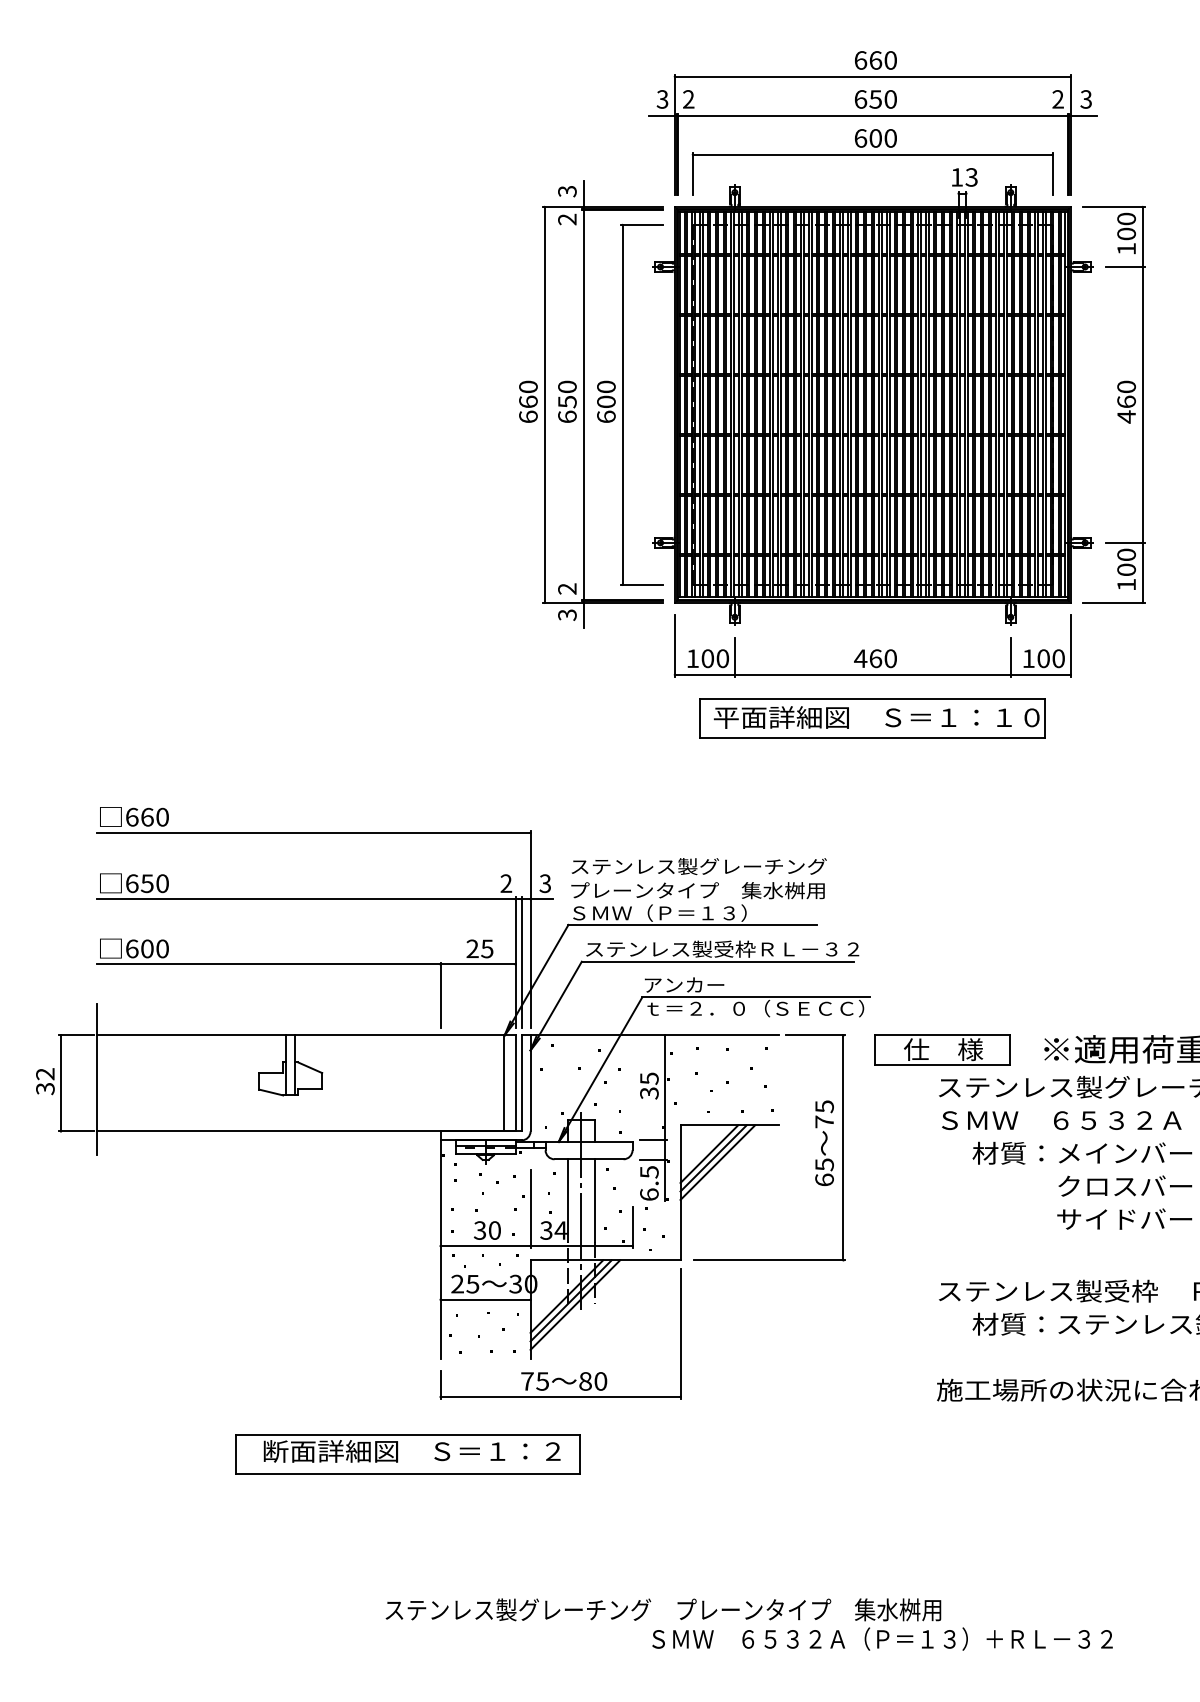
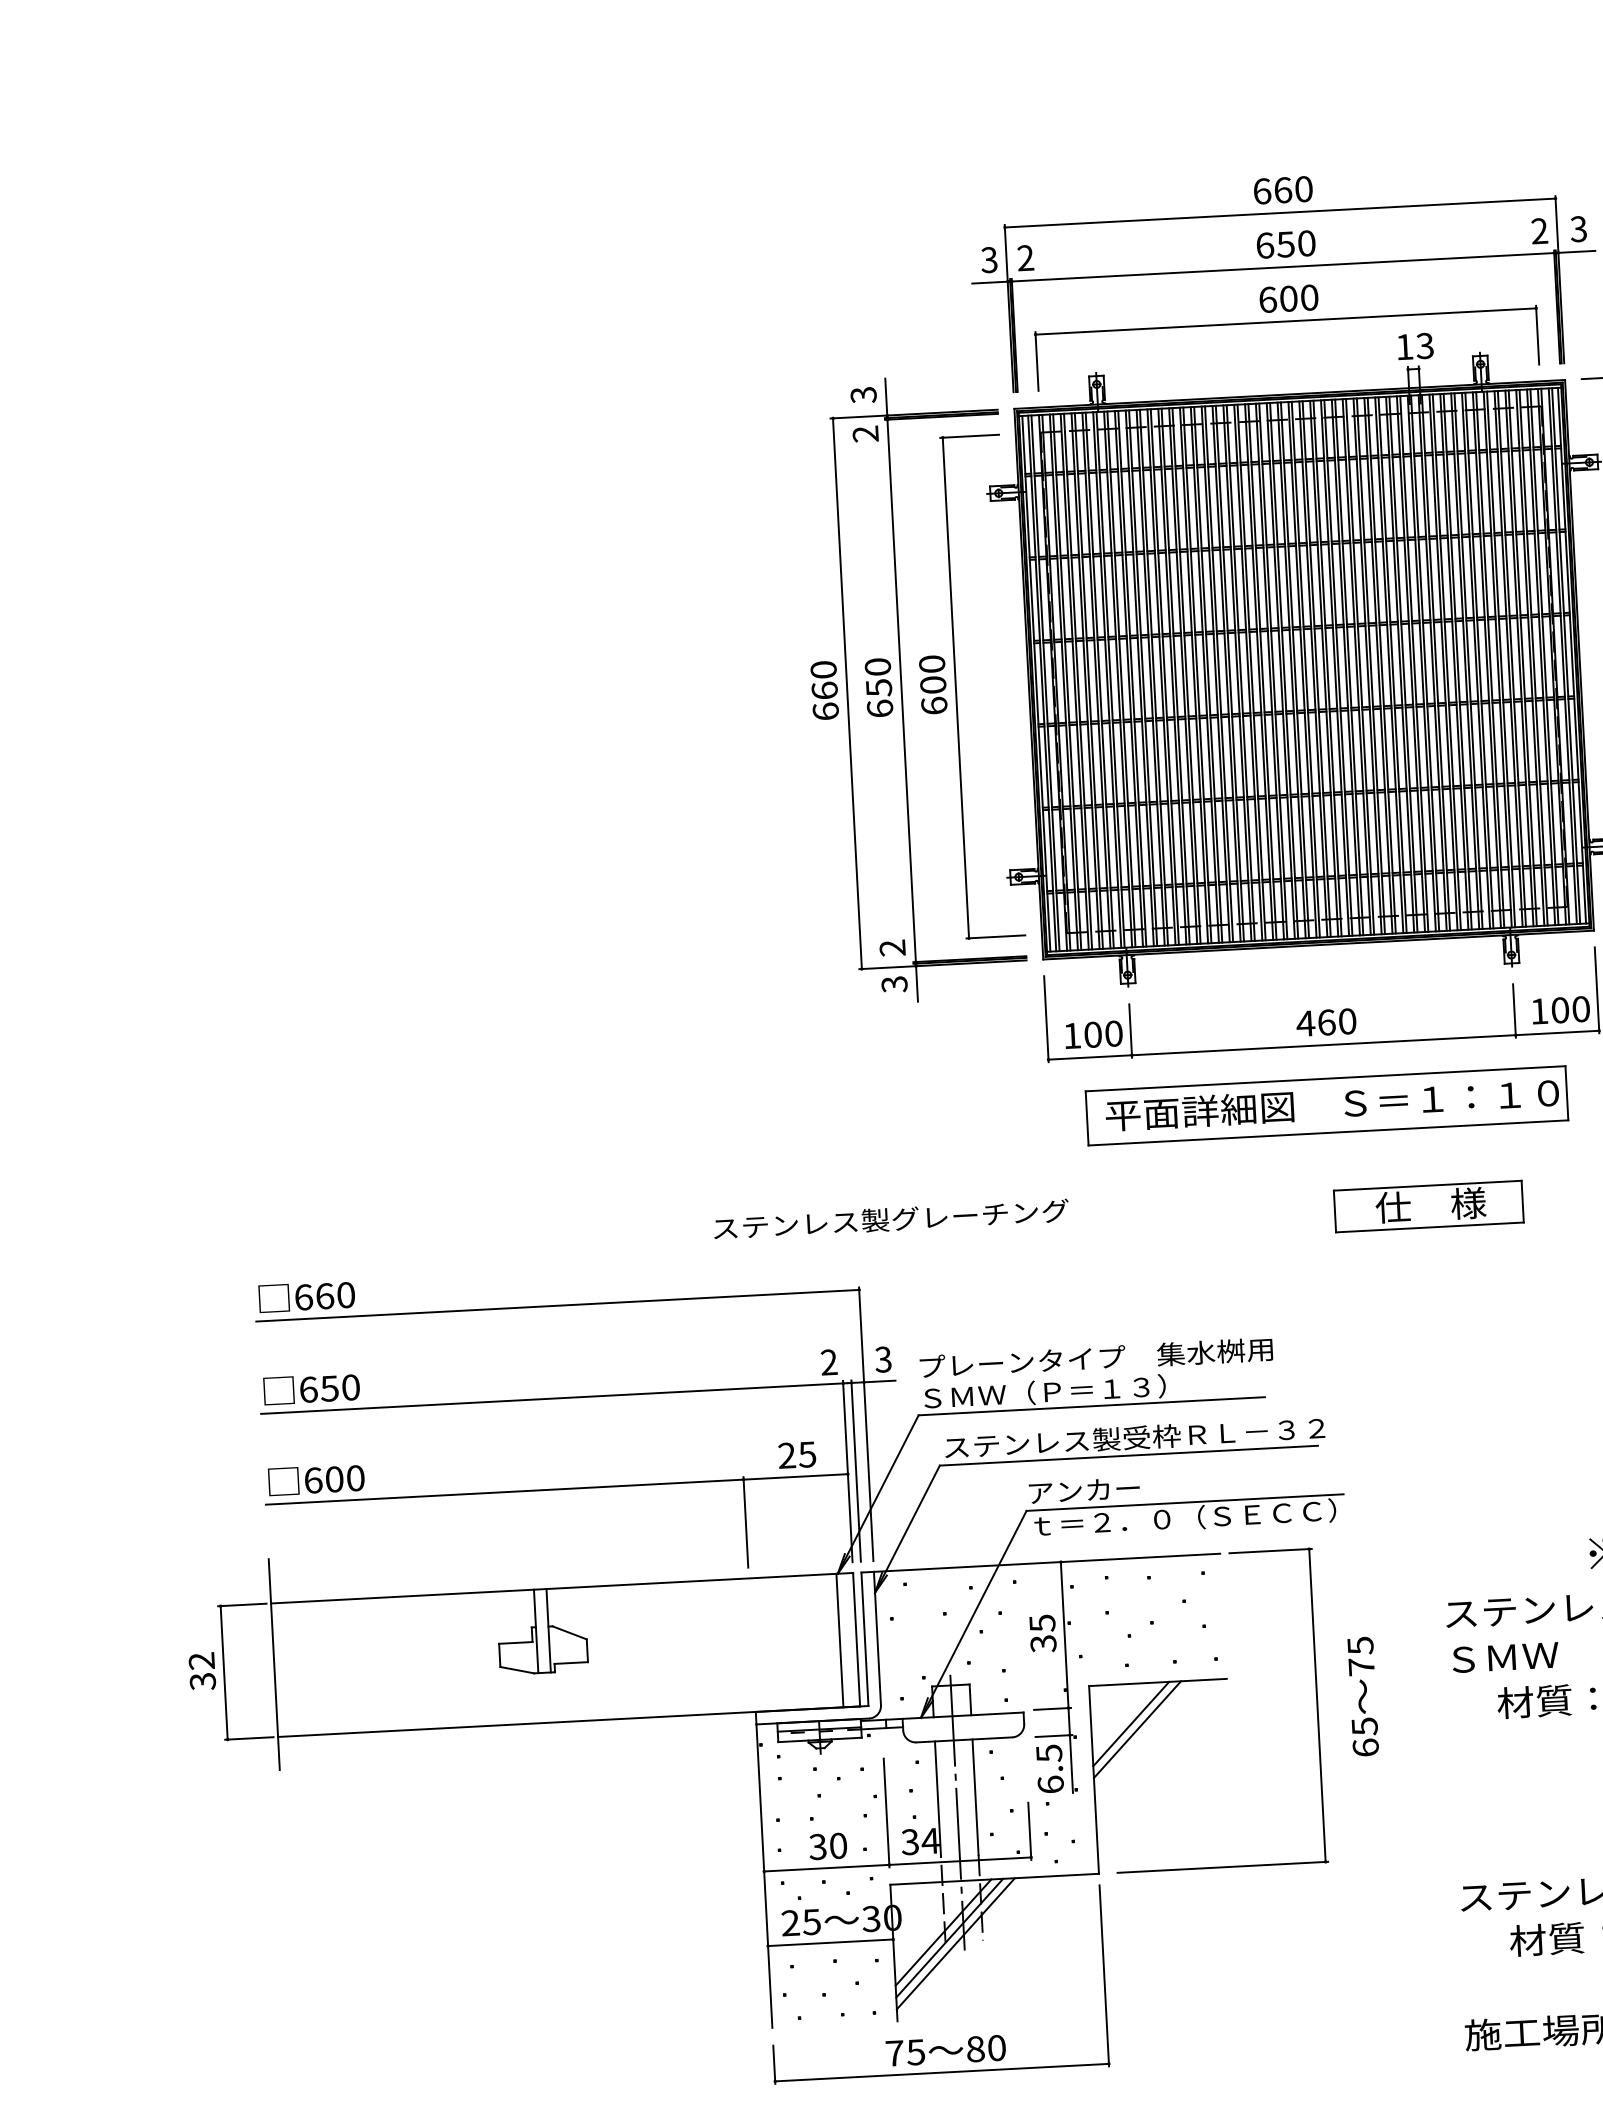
text: (698, 866) -> (890, 1219), moved
part: (942, 1049) -> (1429, 1205), moved
text: (824, 1142) -> (1363, 1695), moved
line: (717, 1162) -> (1143, 1734), removed

